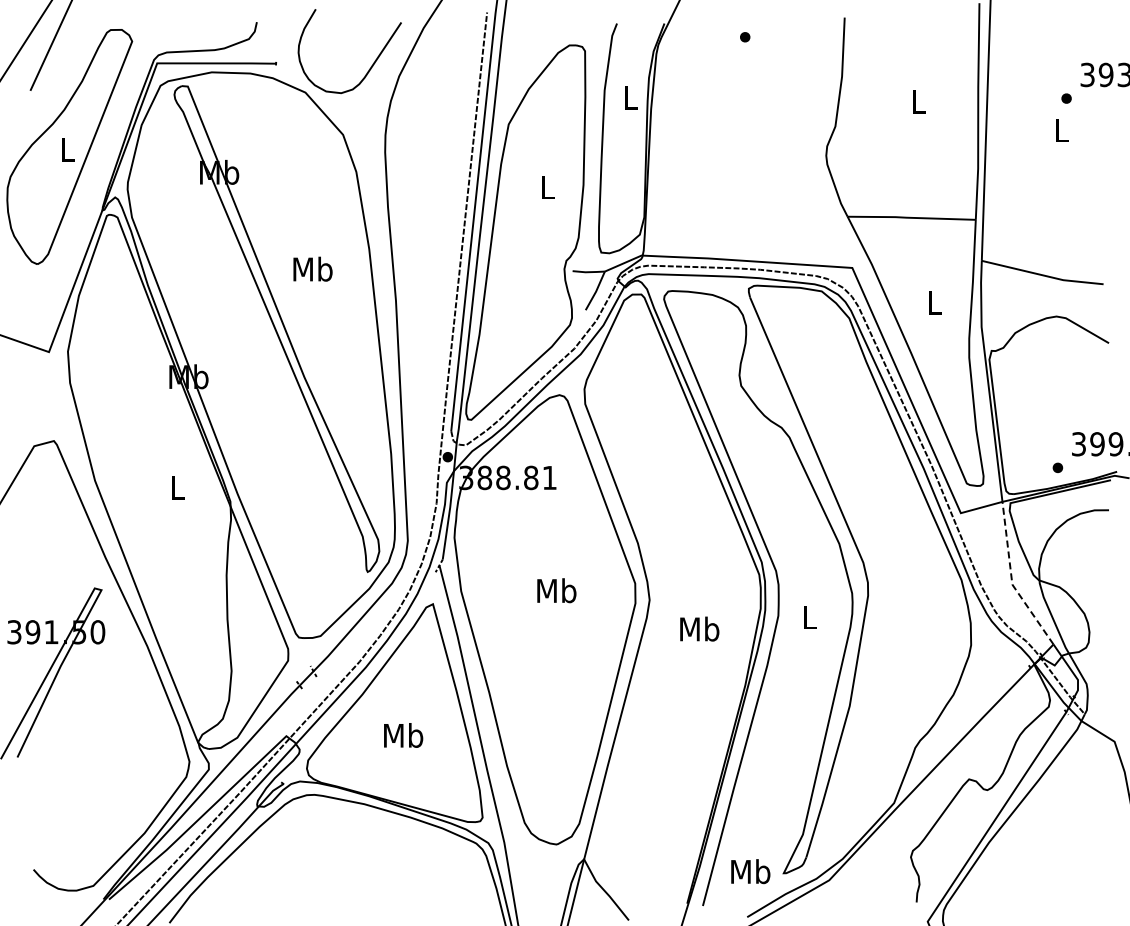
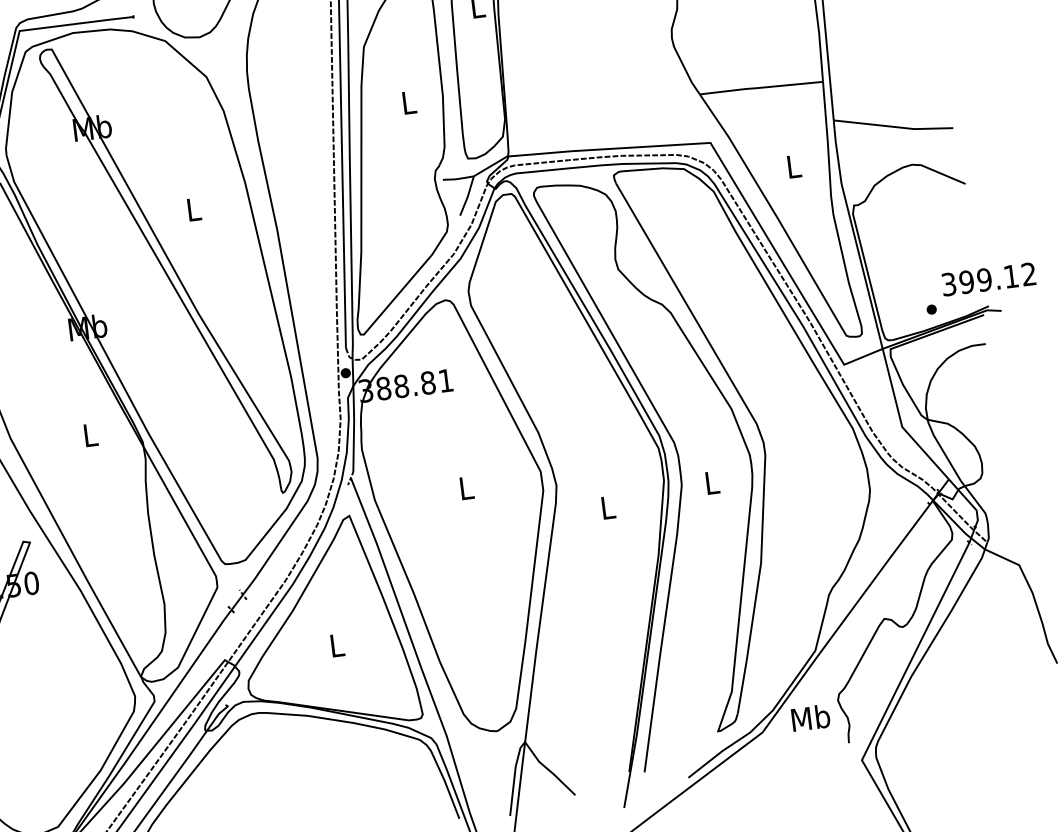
text: (312, 268) -> (193, 208), Mb -> L
line: (1011, 579) -> (900, 422), dashed -> solid
text: (556, 590) -> (466, 487), Mb -> L
text: (699, 628) -> (607, 506), Mb -> L
text: (403, 735) -> (337, 645), Mb -> L
text: (750, 871) -> (810, 717), moved

